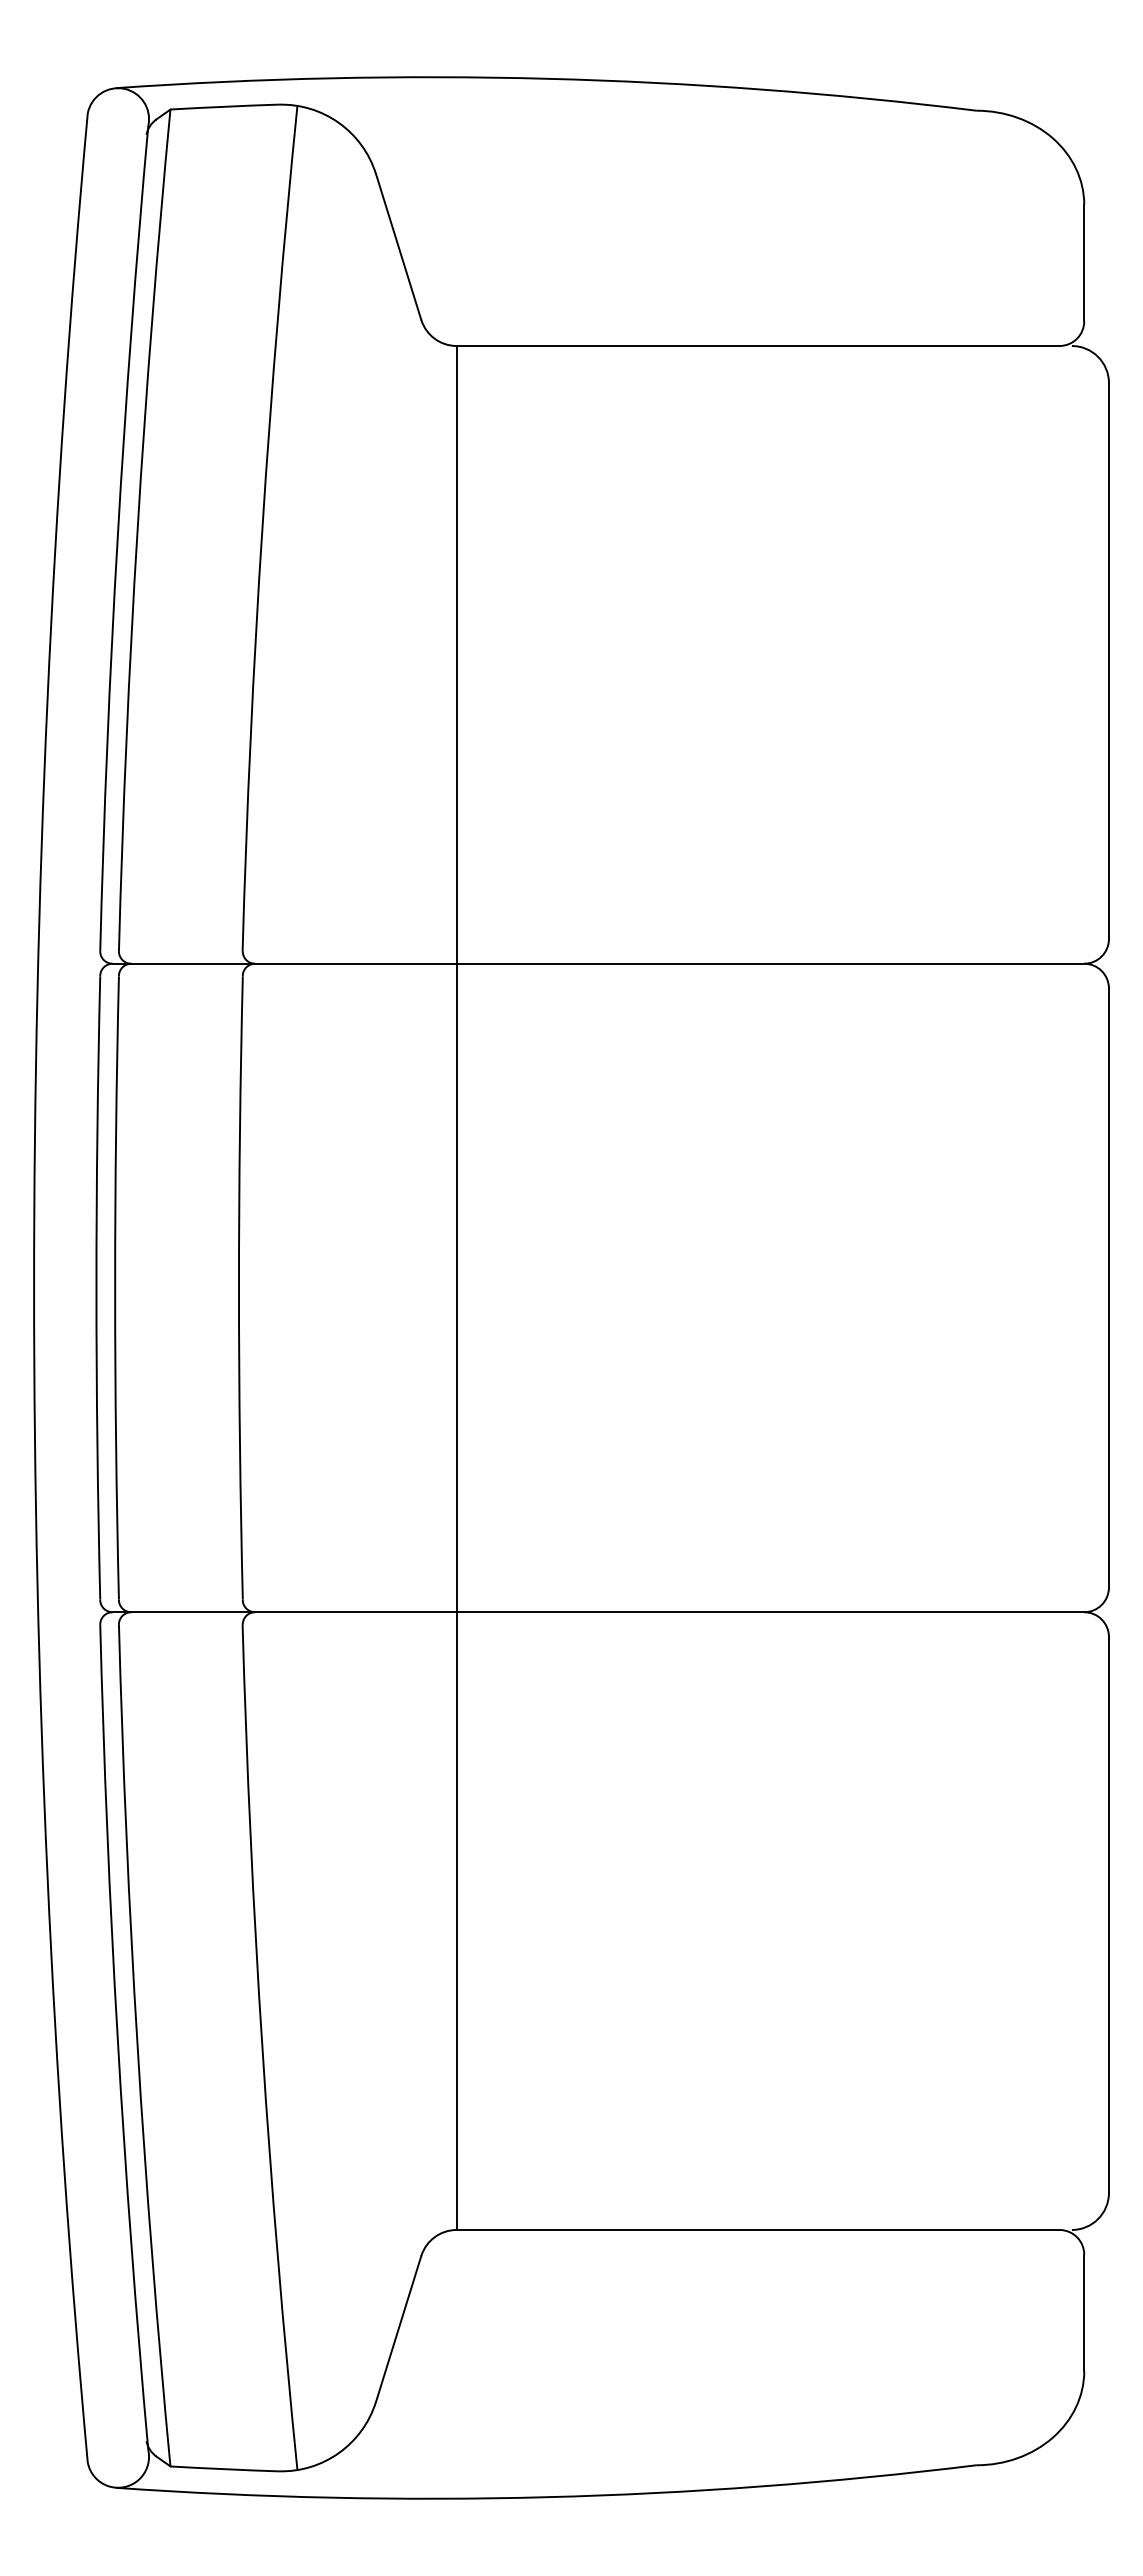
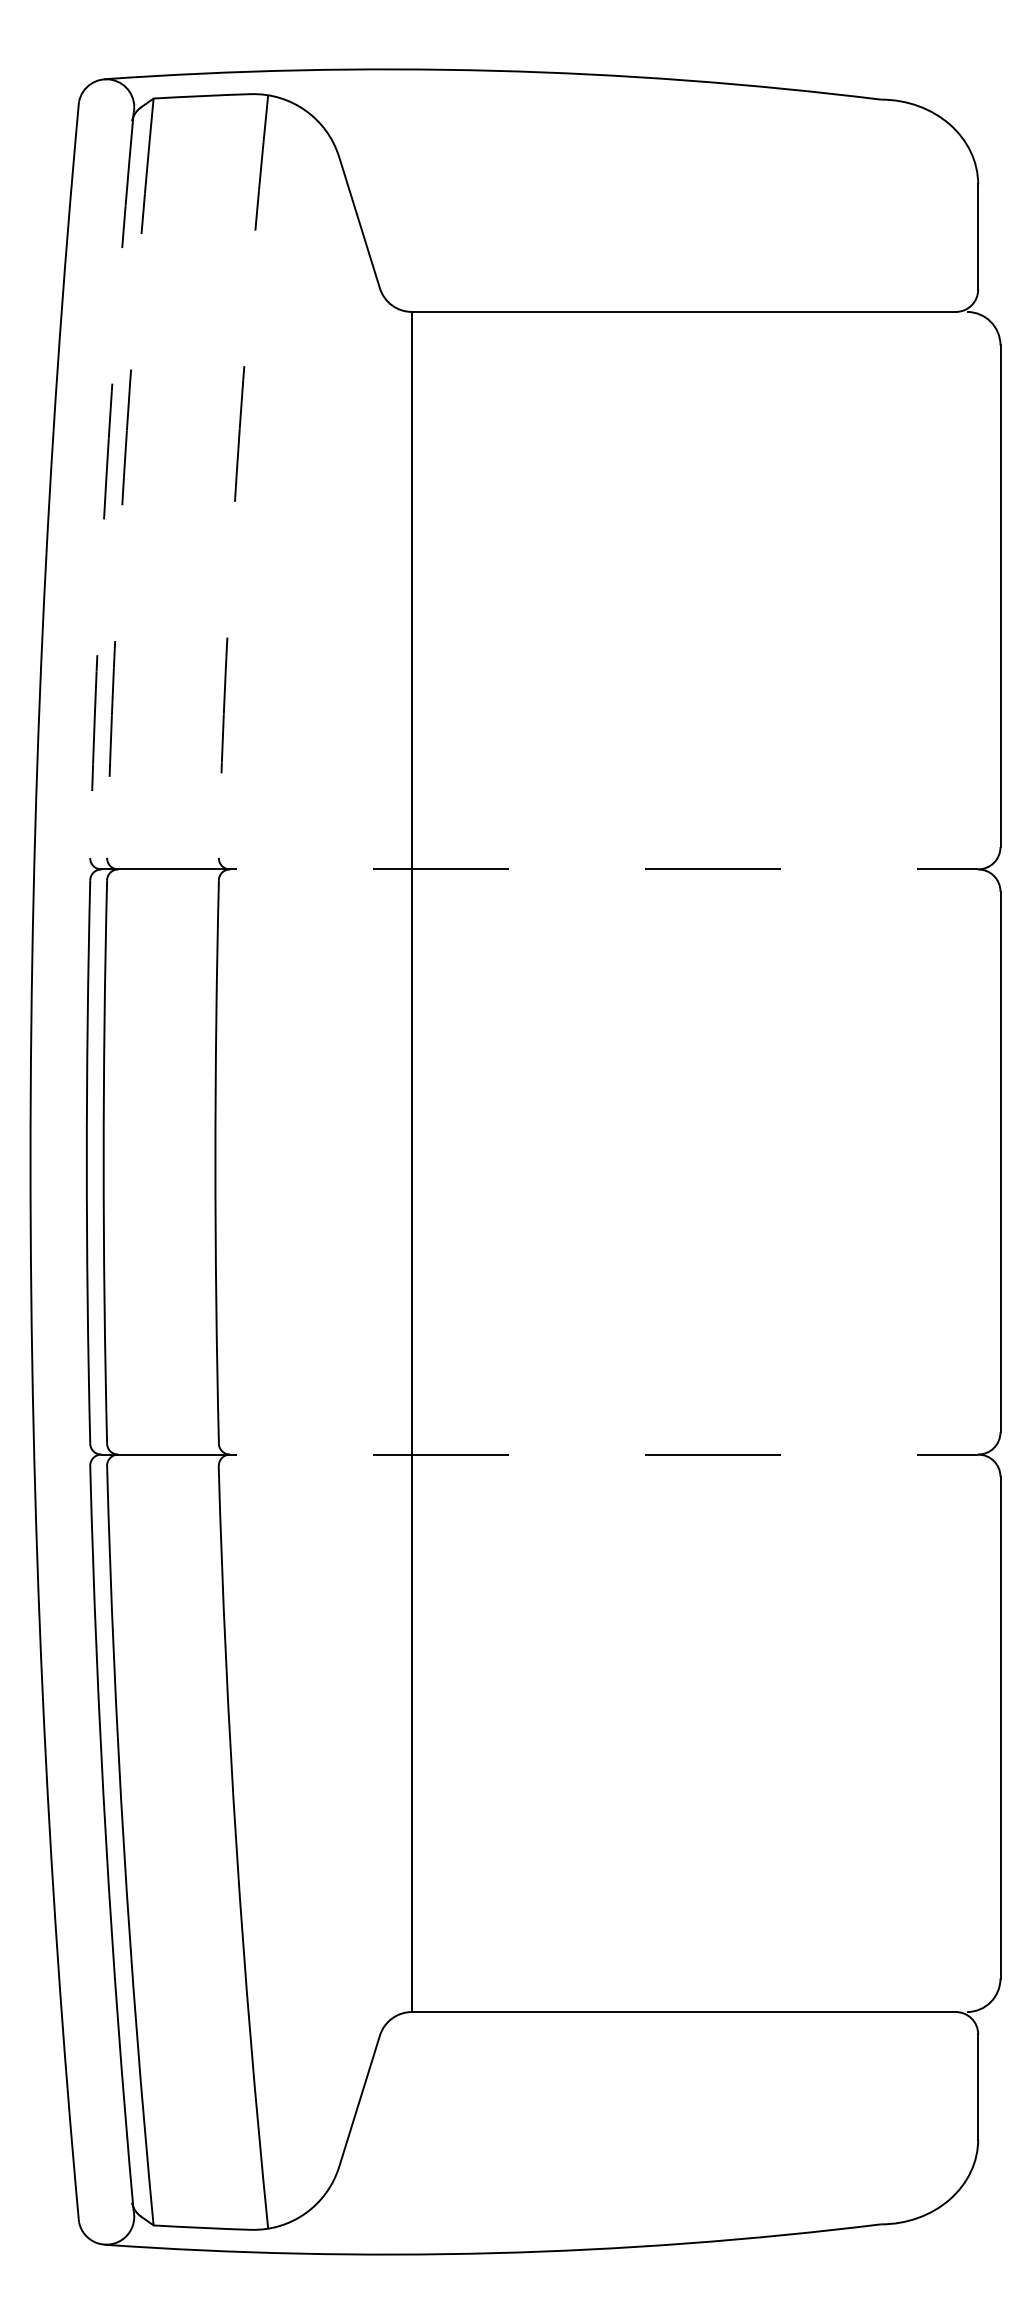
arc: (262, 528) -> (236, 476), solid -> dashed
arc: (137, 529) -> (123, 477), solid -> dashed
arc: (117, 537) -> (105, 484), solid -> dashed
line: (598, 963) -> (539, 869), solid -> dashed
line: (598, 1612) -> (539, 1454), solid -> dashed

